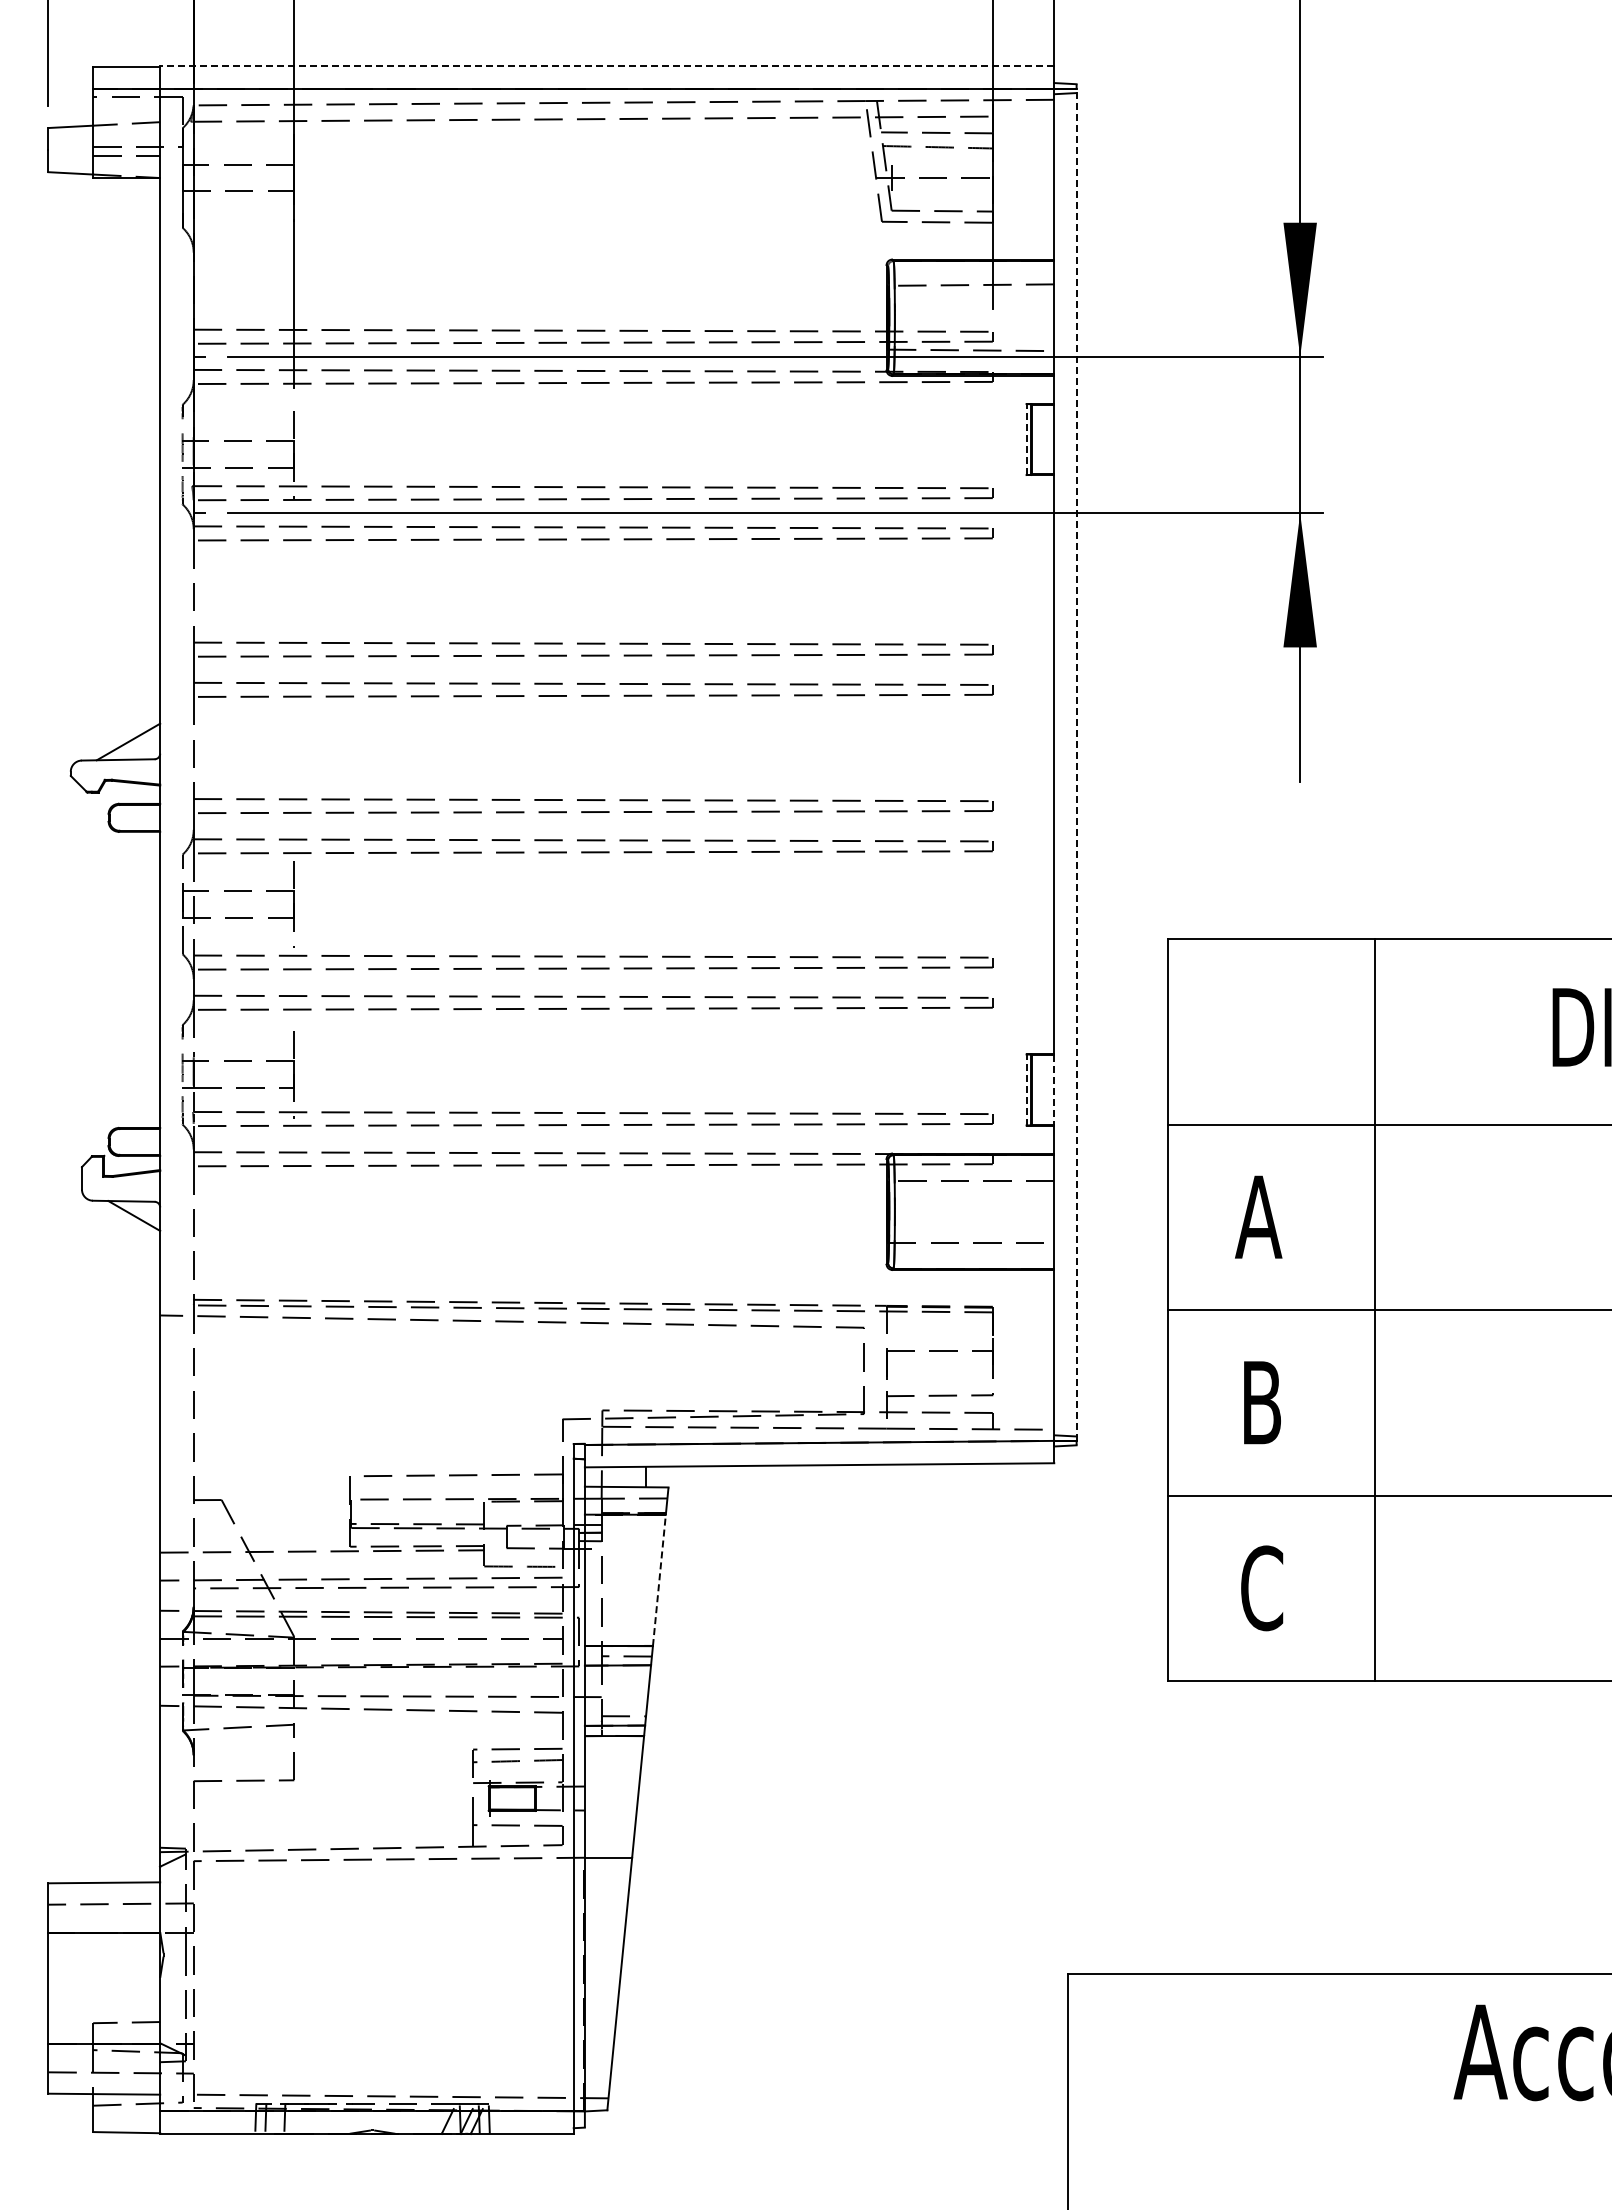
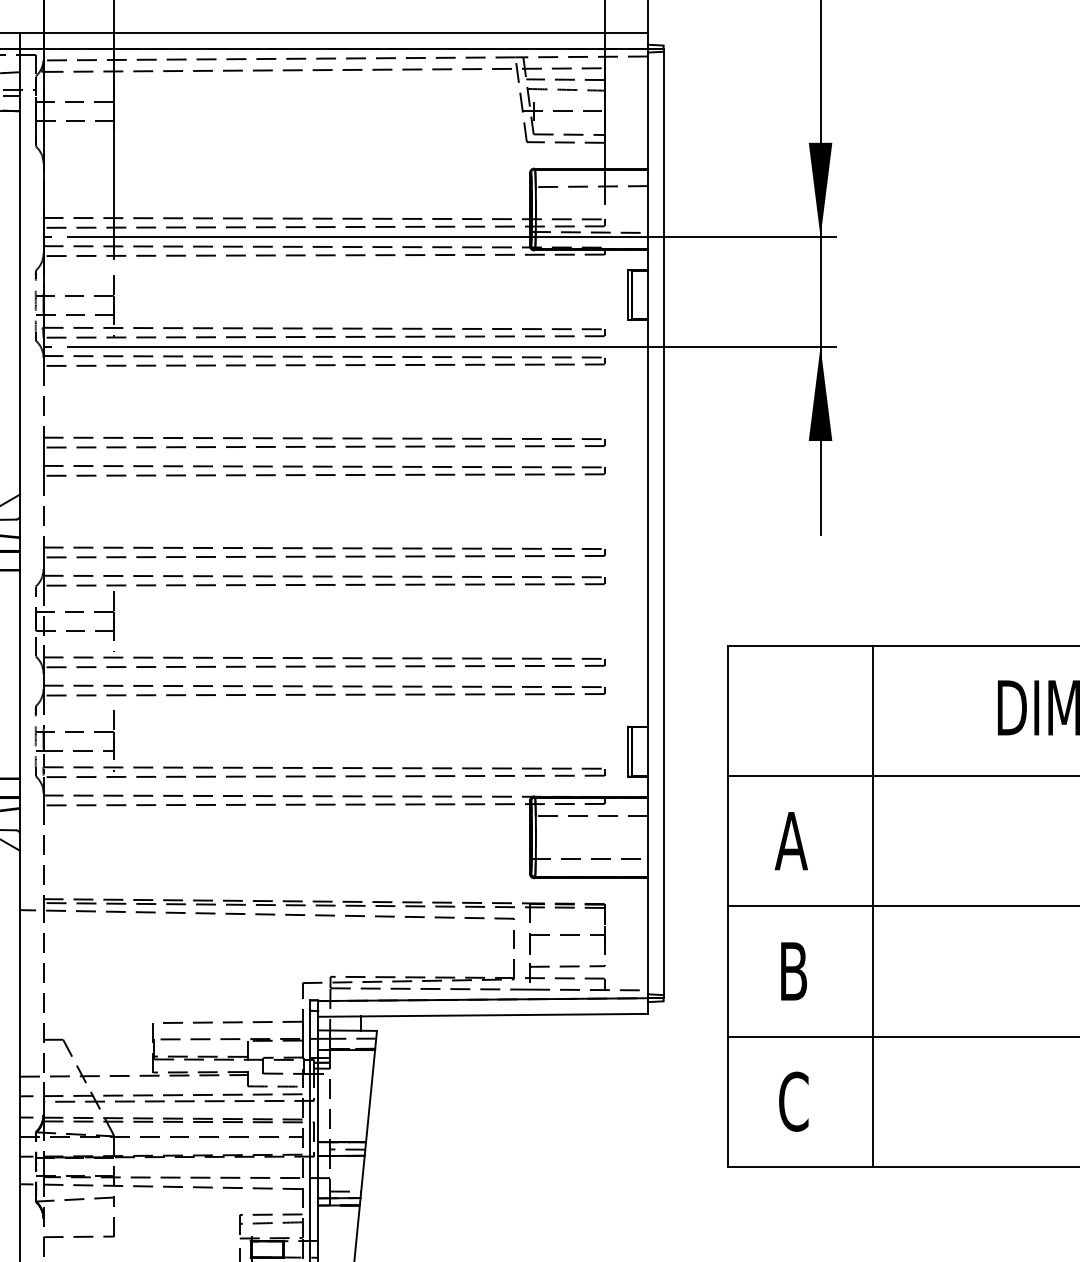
line: (606, 66) -> (333, 33), dashed -> solid
line: (1026, 439) -> (628, 295), dashed -> solid
line: (1076, 764) -> (663, 523), dashed -> solid
line: (1026, 1089) -> (628, 751), dashed -> solid
line: (1054, 1089) -> (648, 751), dashed -> solid
line: (659, 1580) -> (370, 1096), dashed -> solid

